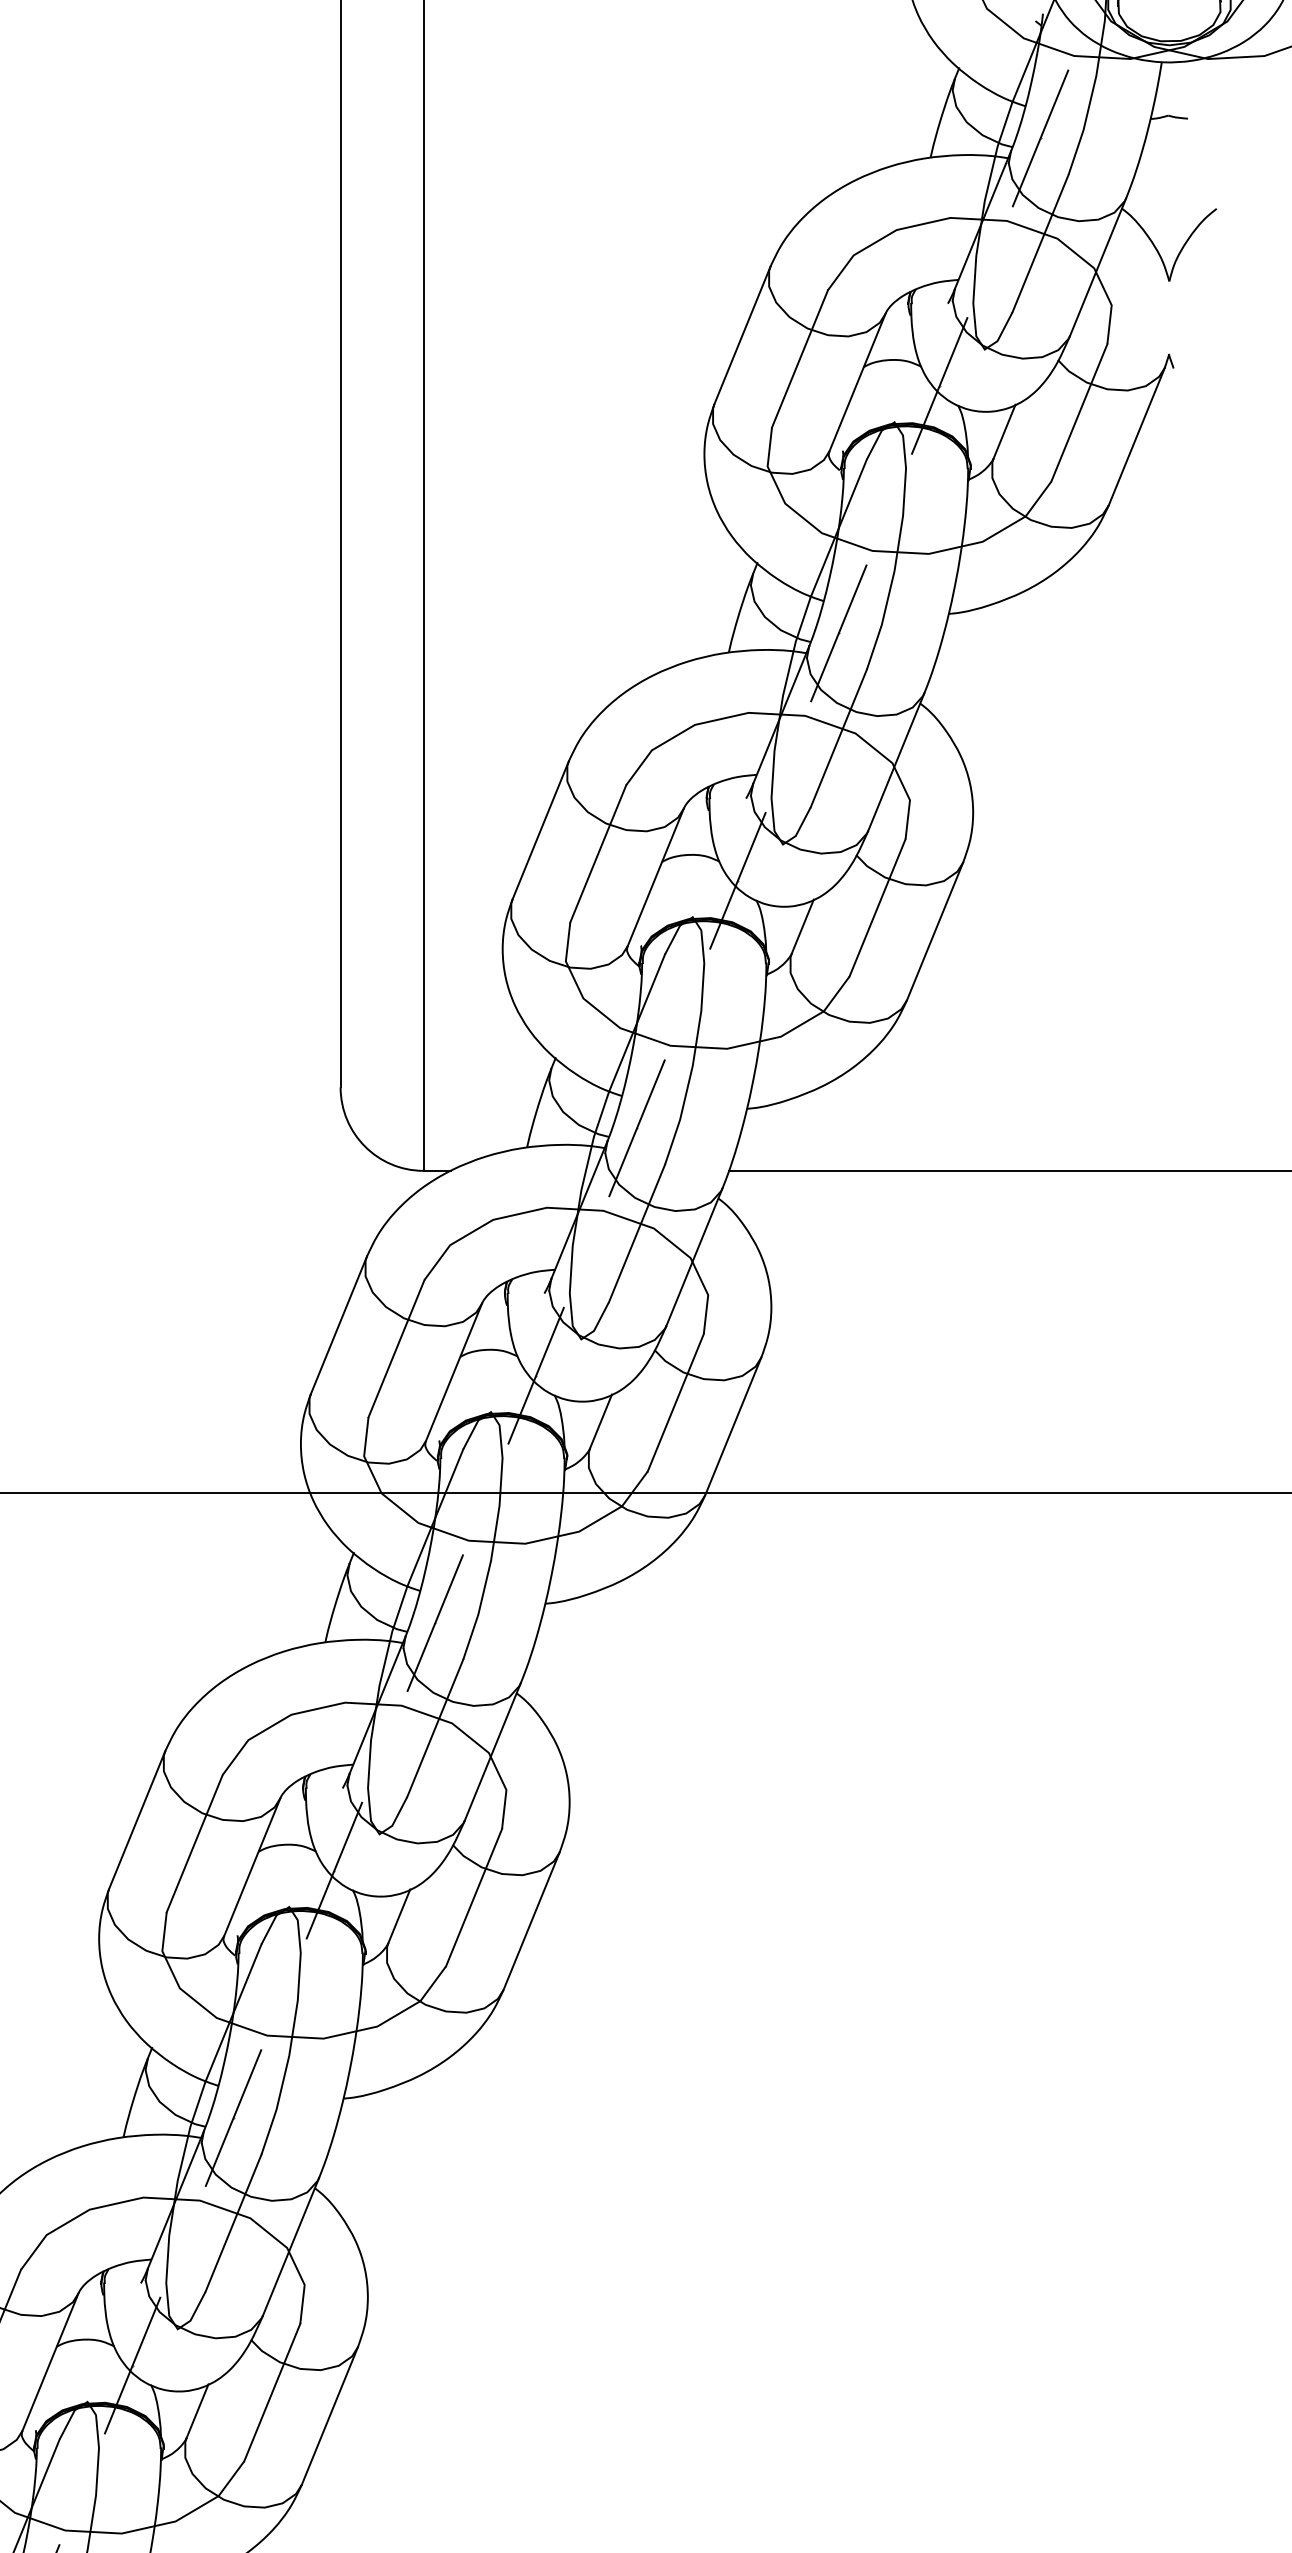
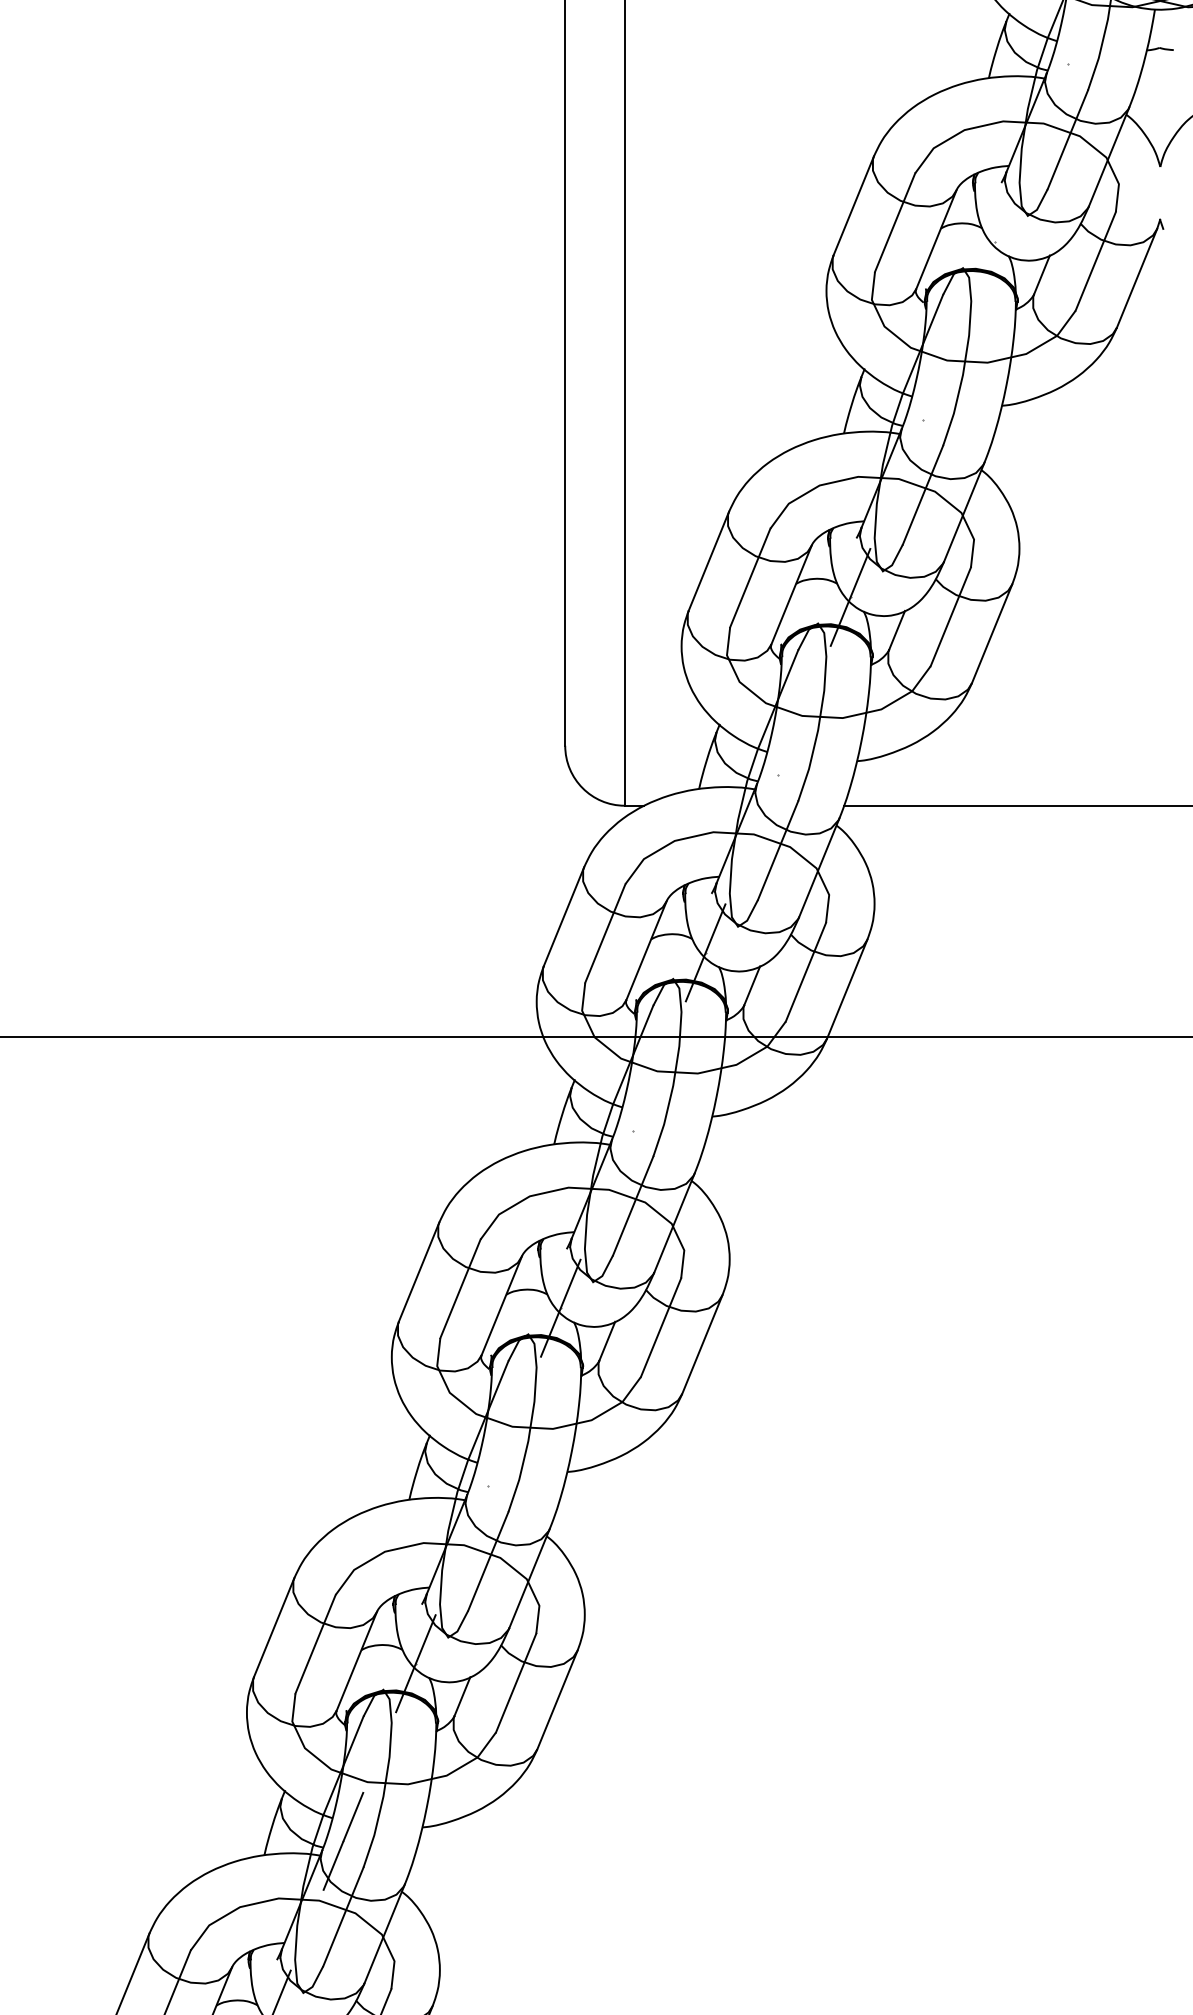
line: (1040, 137) -> (1067, 63), removed
line: (939, 385) -> (995, 241), removed
line: (838, 633) -> (922, 419), removed
line: (636, 1127) -> (777, 774), removed
line: (435, 1623) -> (633, 1130), removed
line: (233, 2117) -> (488, 1485), removed

